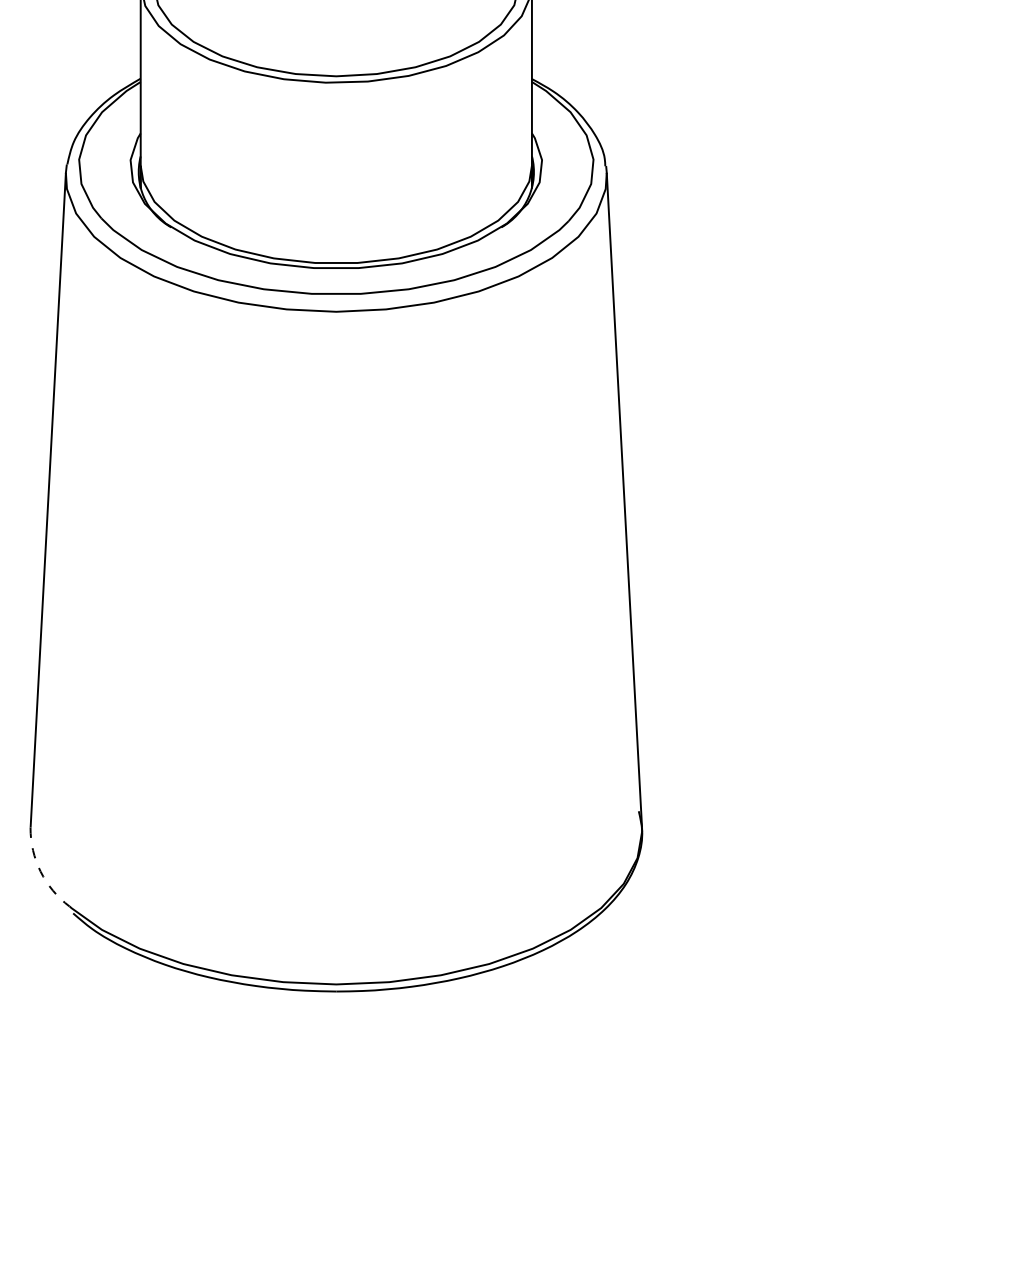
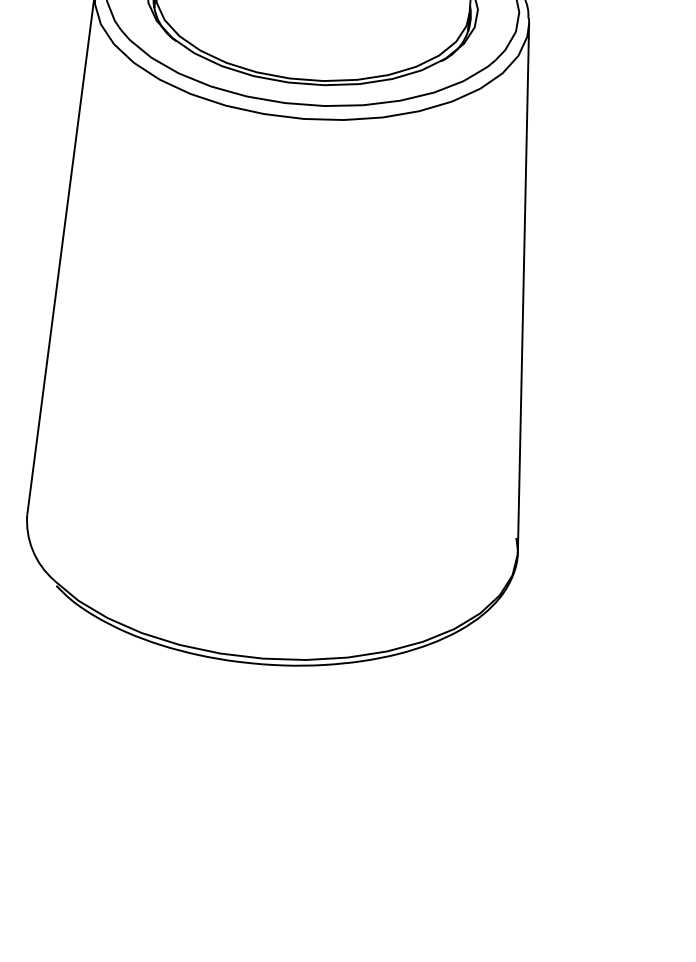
arc: (40, 871) -> (32, 550), dashed -> solid

